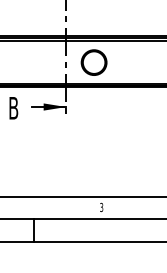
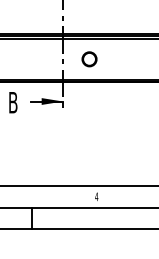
part: (93, 62) -> (88, 59), size x0.6
text: (101, 207) -> (96, 196), 3 -> 4

